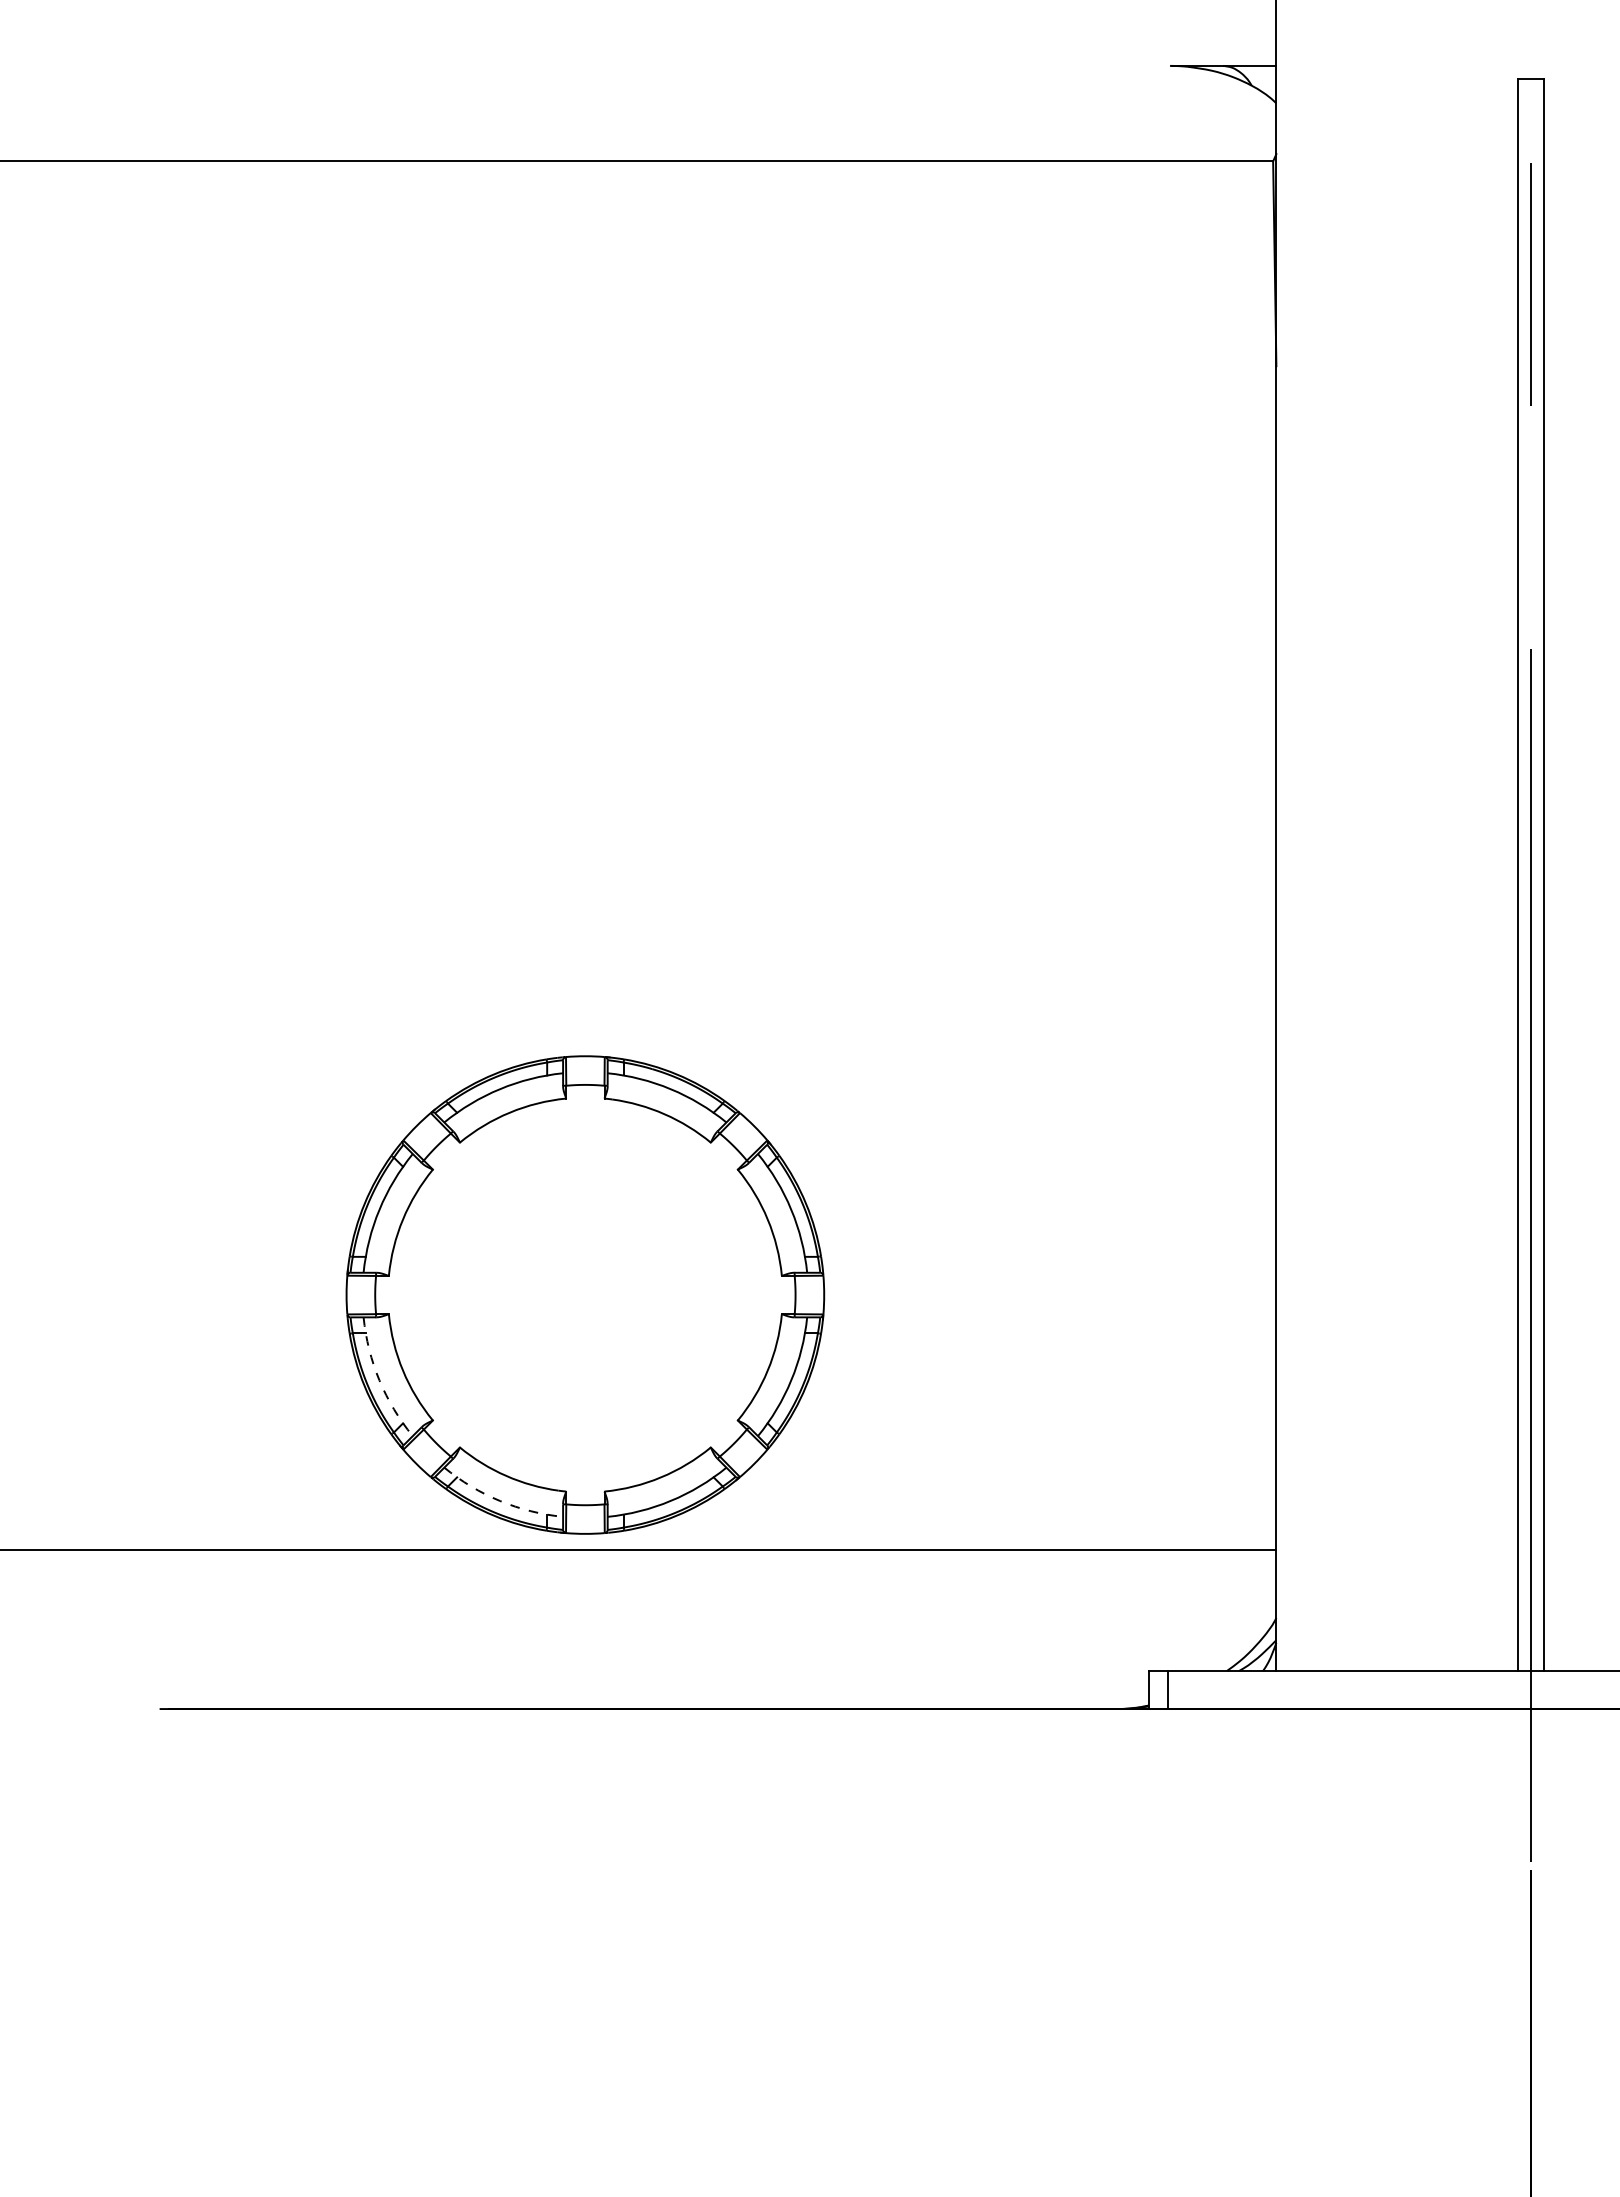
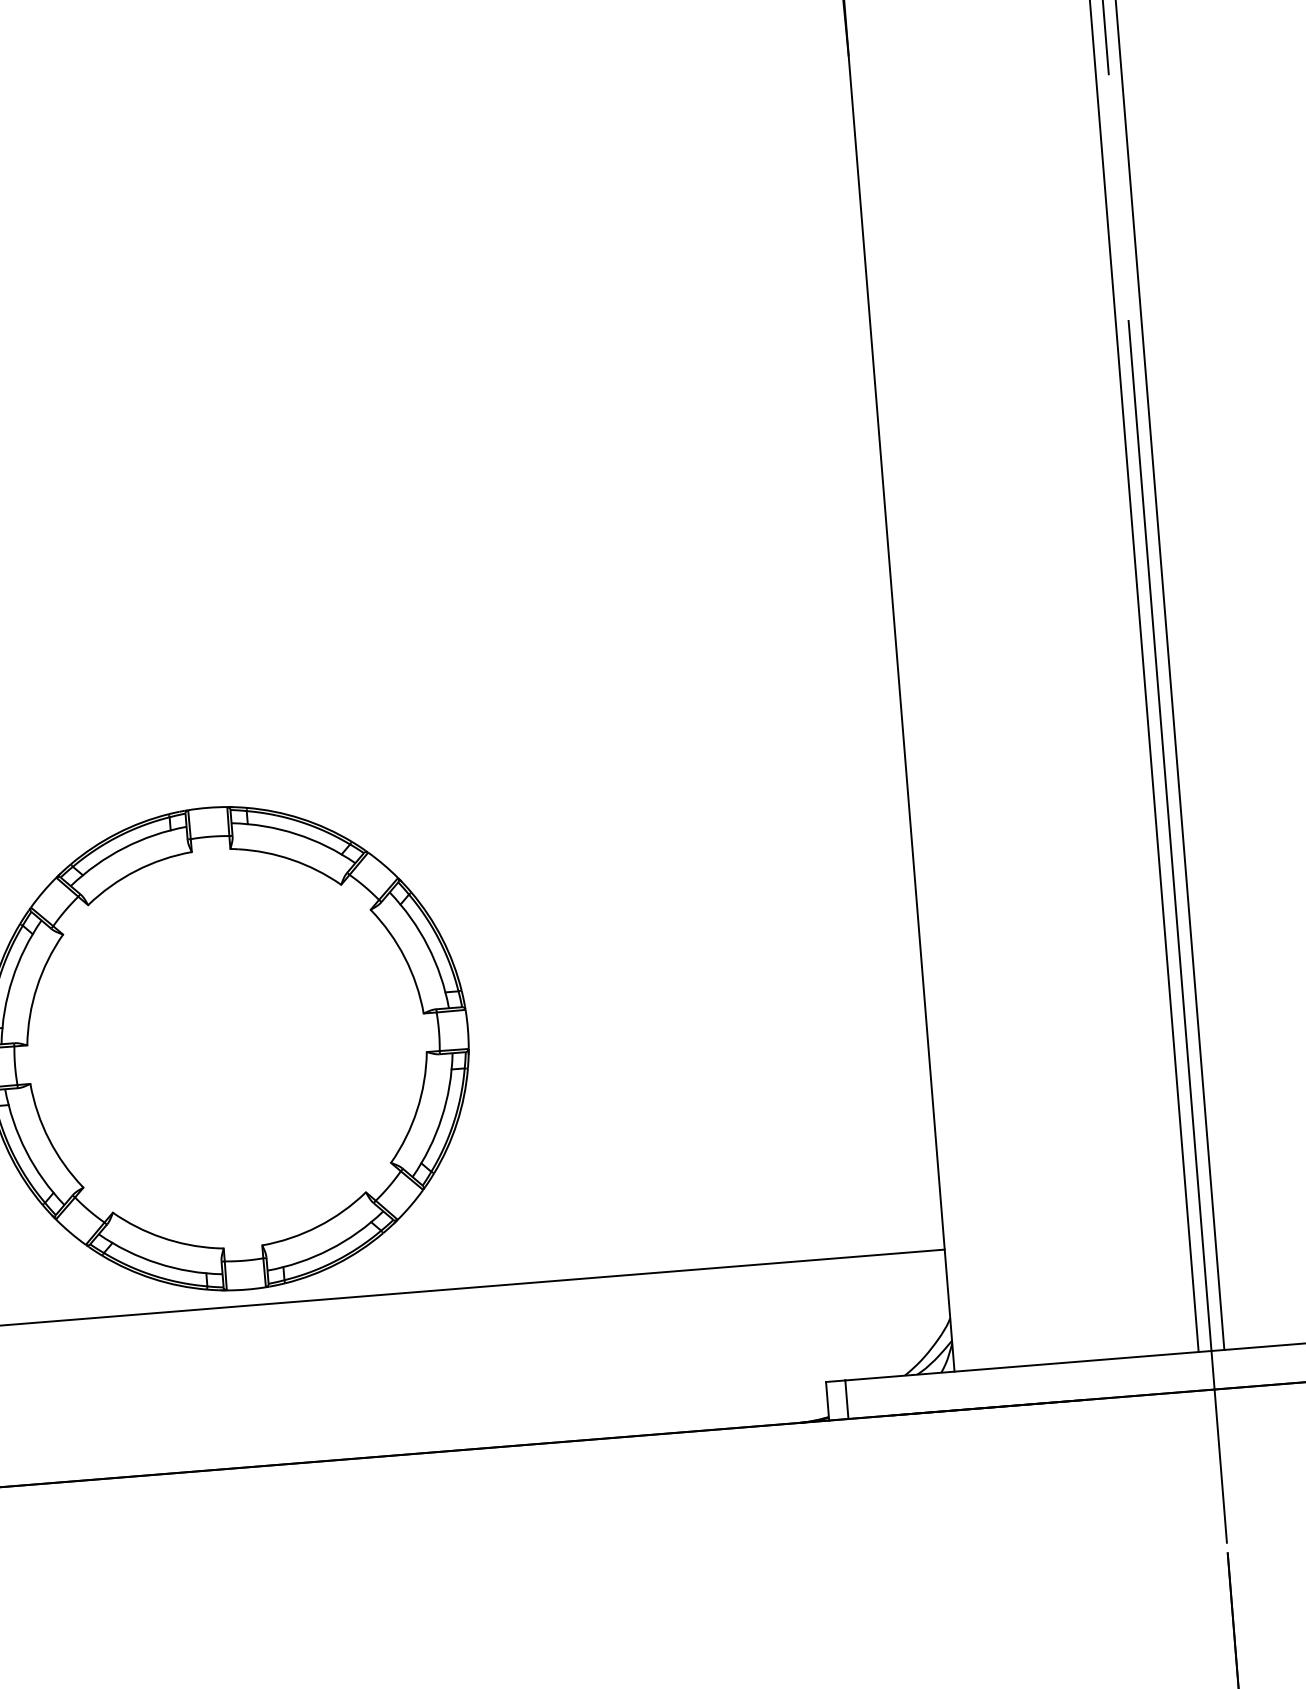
arc: (379, 1380) -> (26, 1151), dashed -> solid
arc: (500, 1501) -> (158, 1263), dashed -> solid

